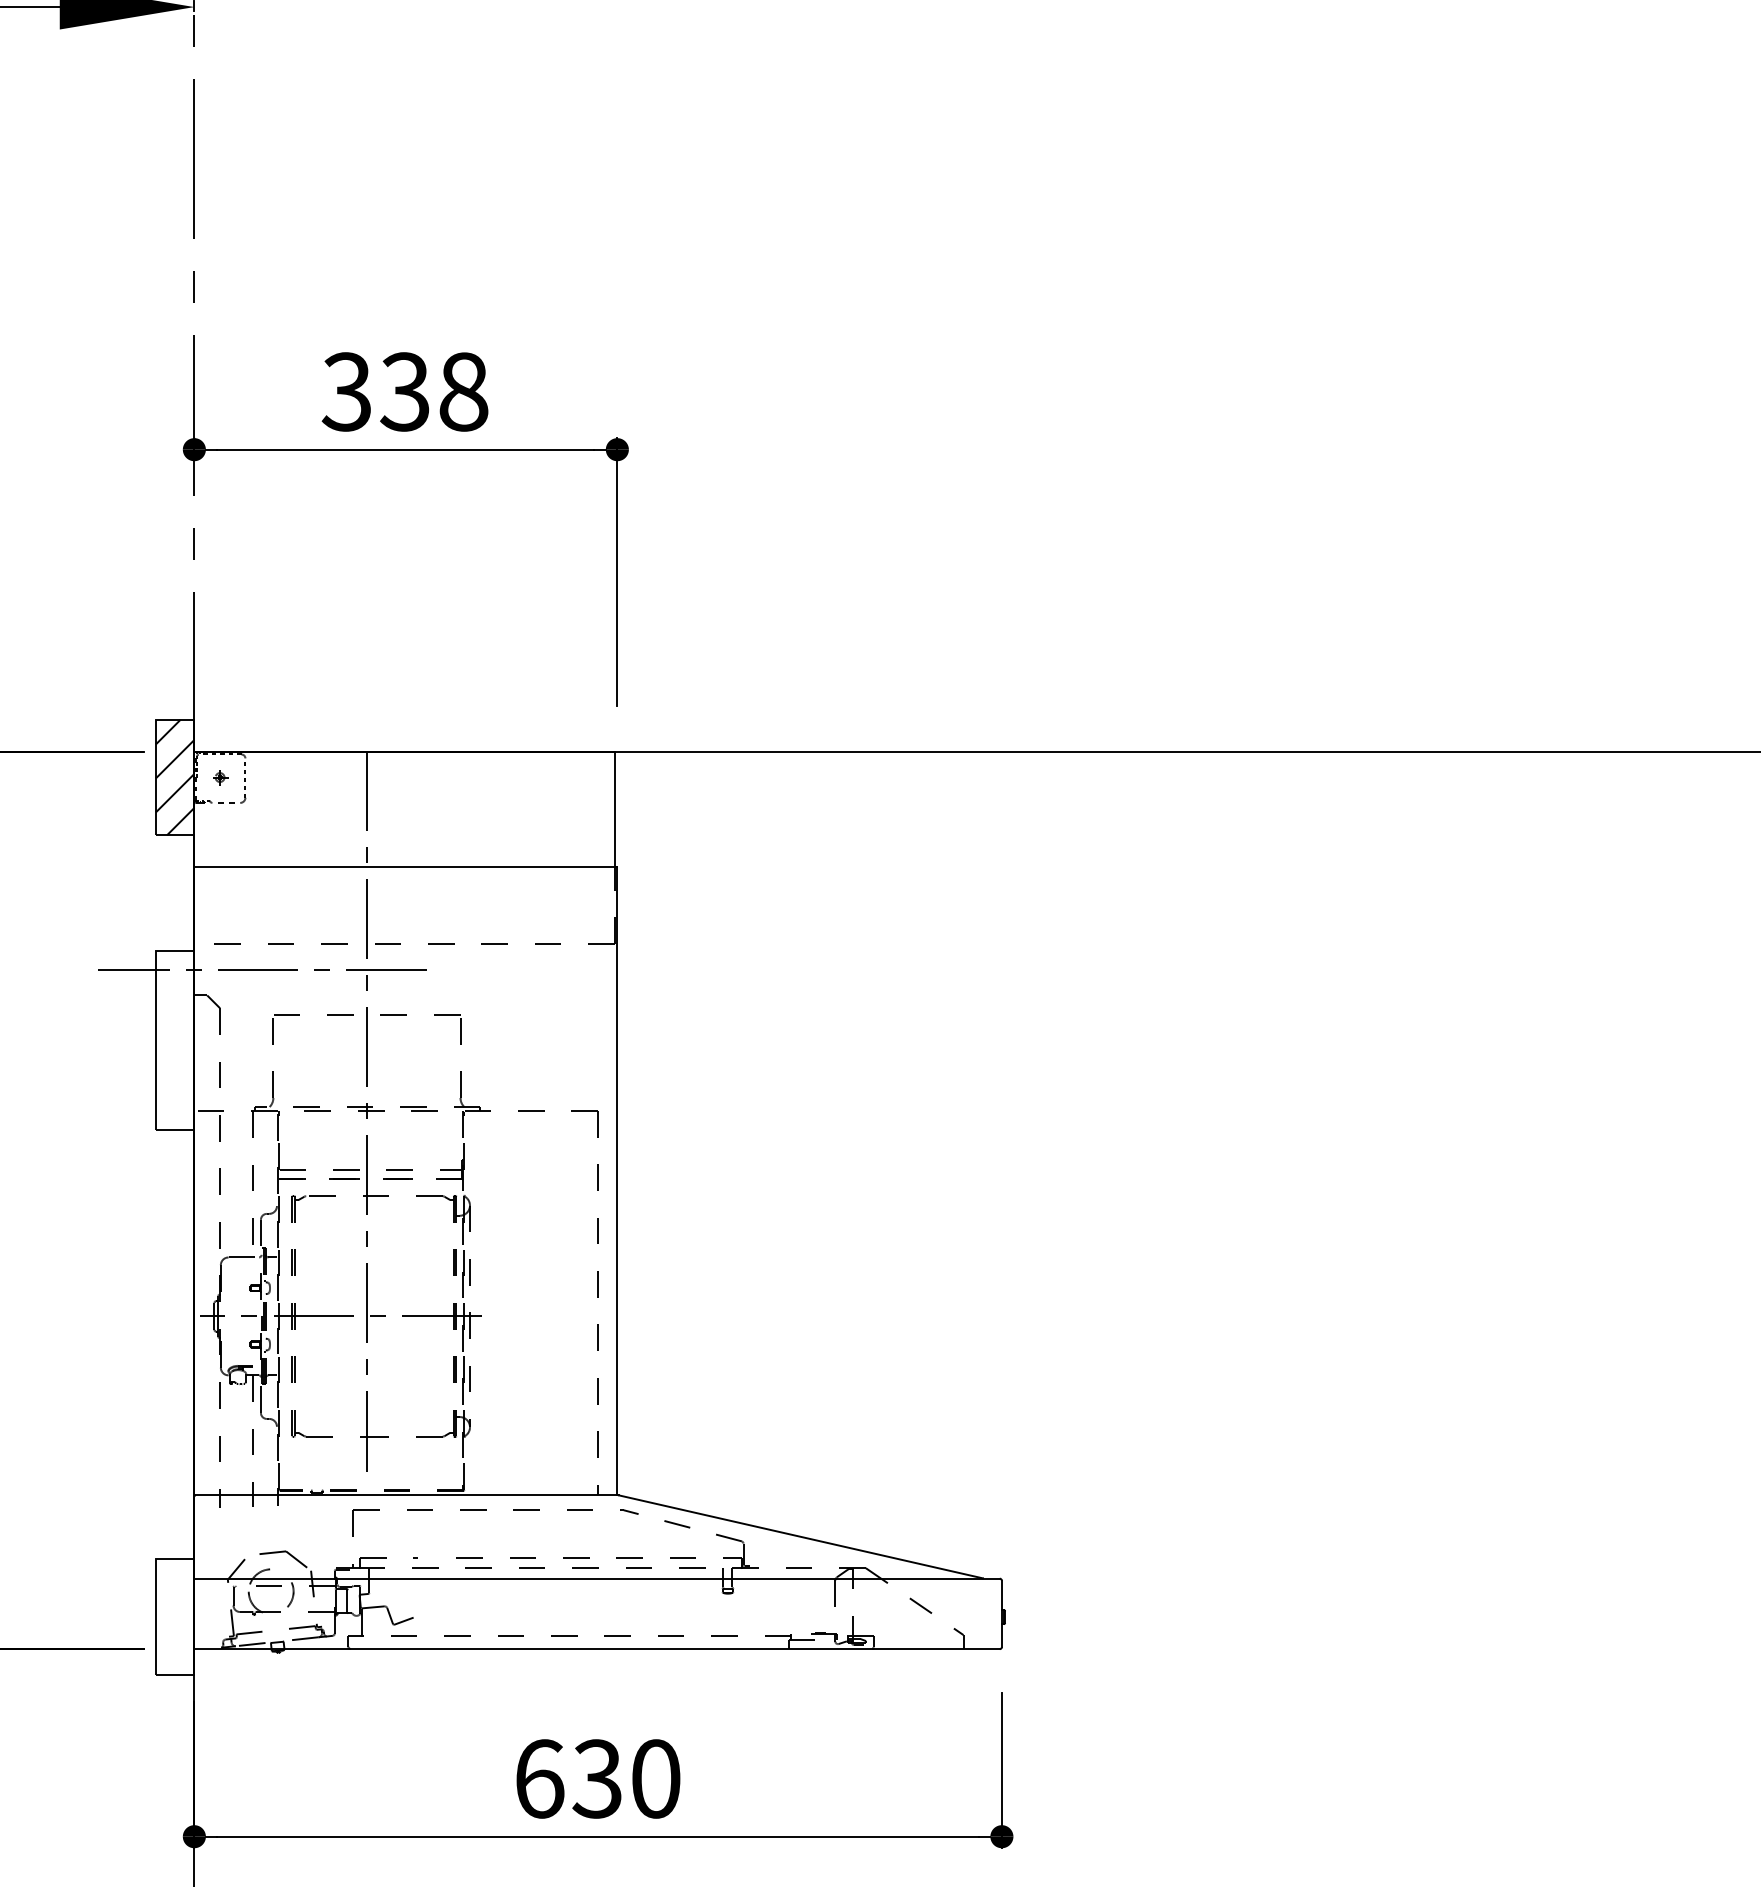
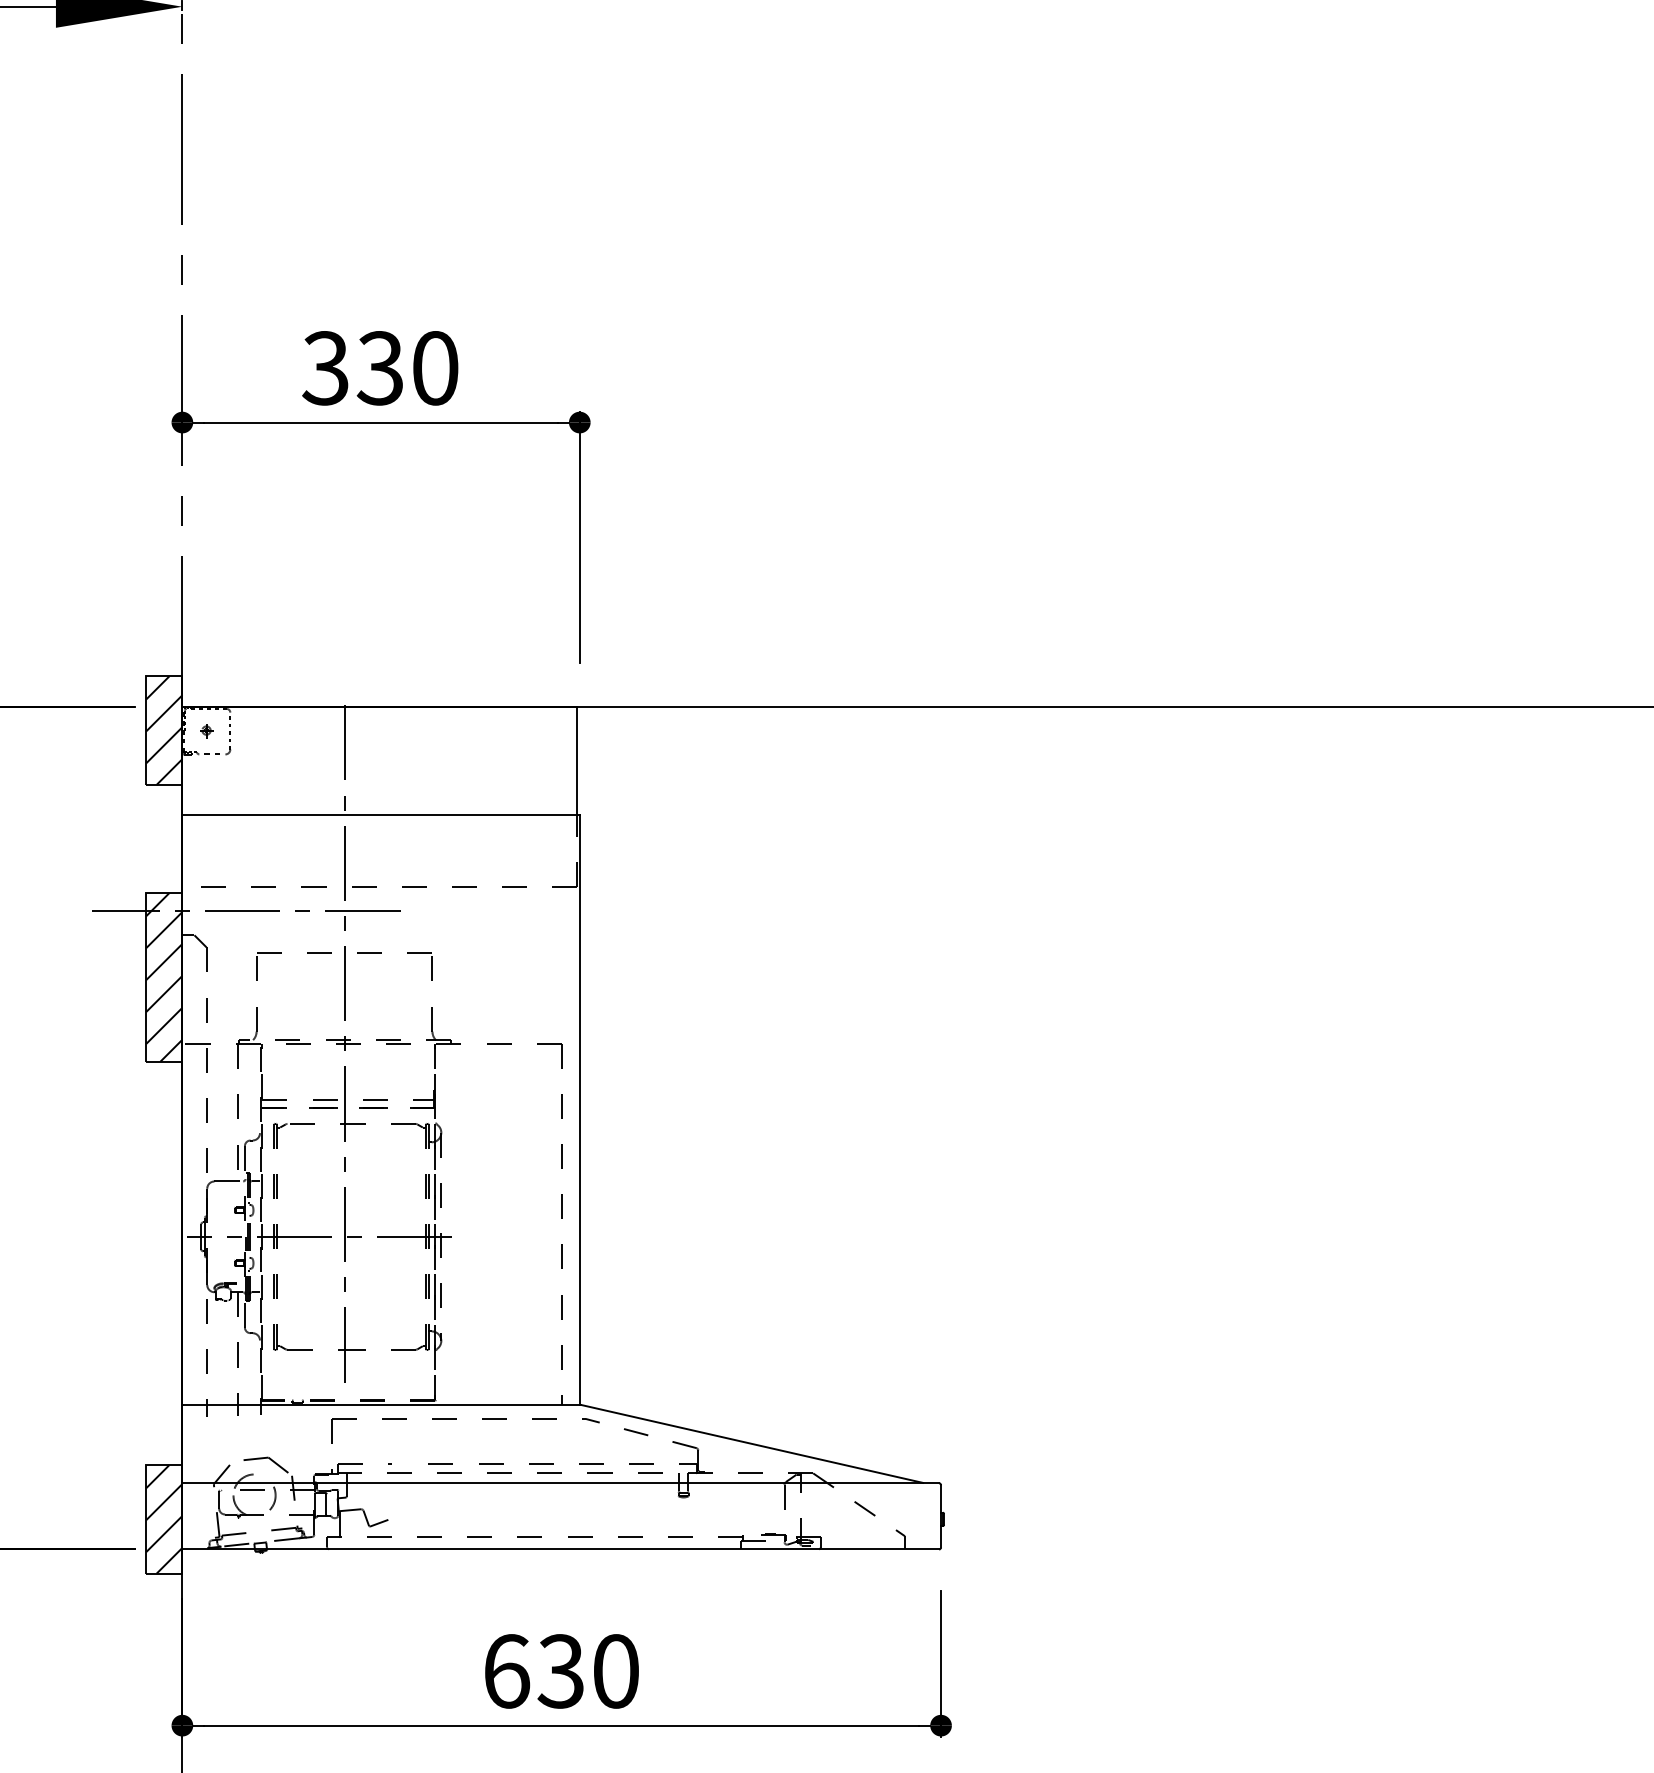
text: (463, 391) -> (435, 367), 338 -> 330
hatch: (174, 1040) -> (163, 977), added
hatch: (174, 1616) -> (163, 1518), added

